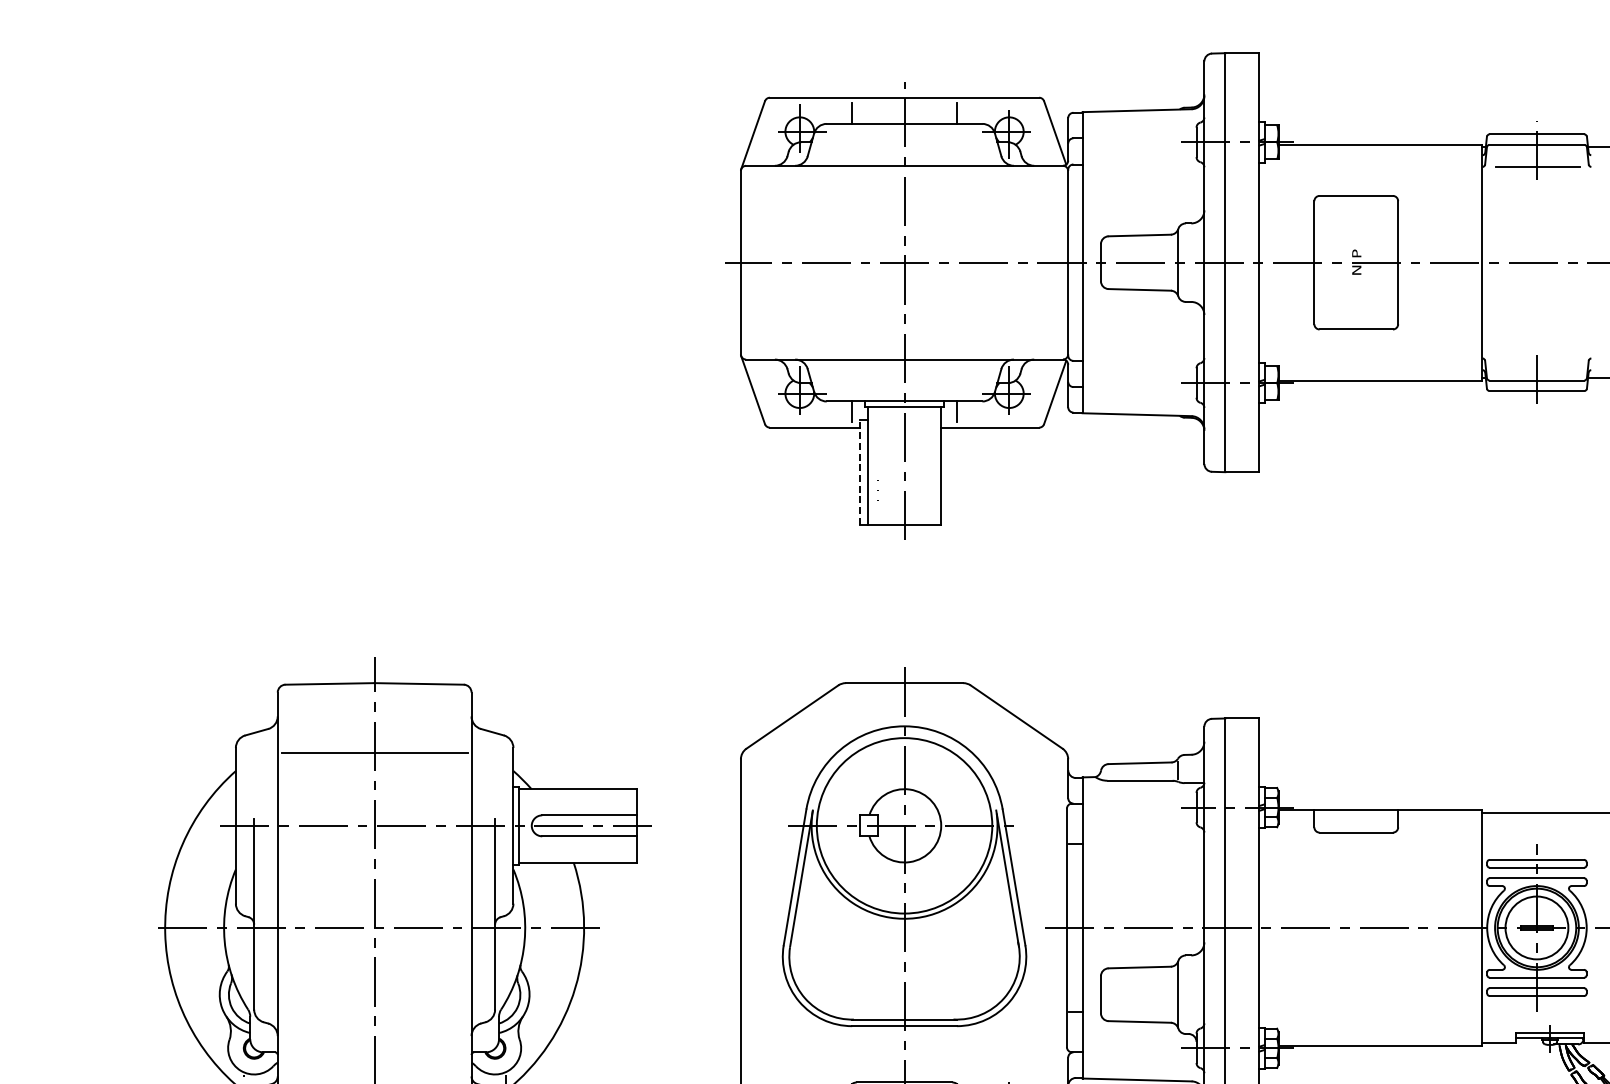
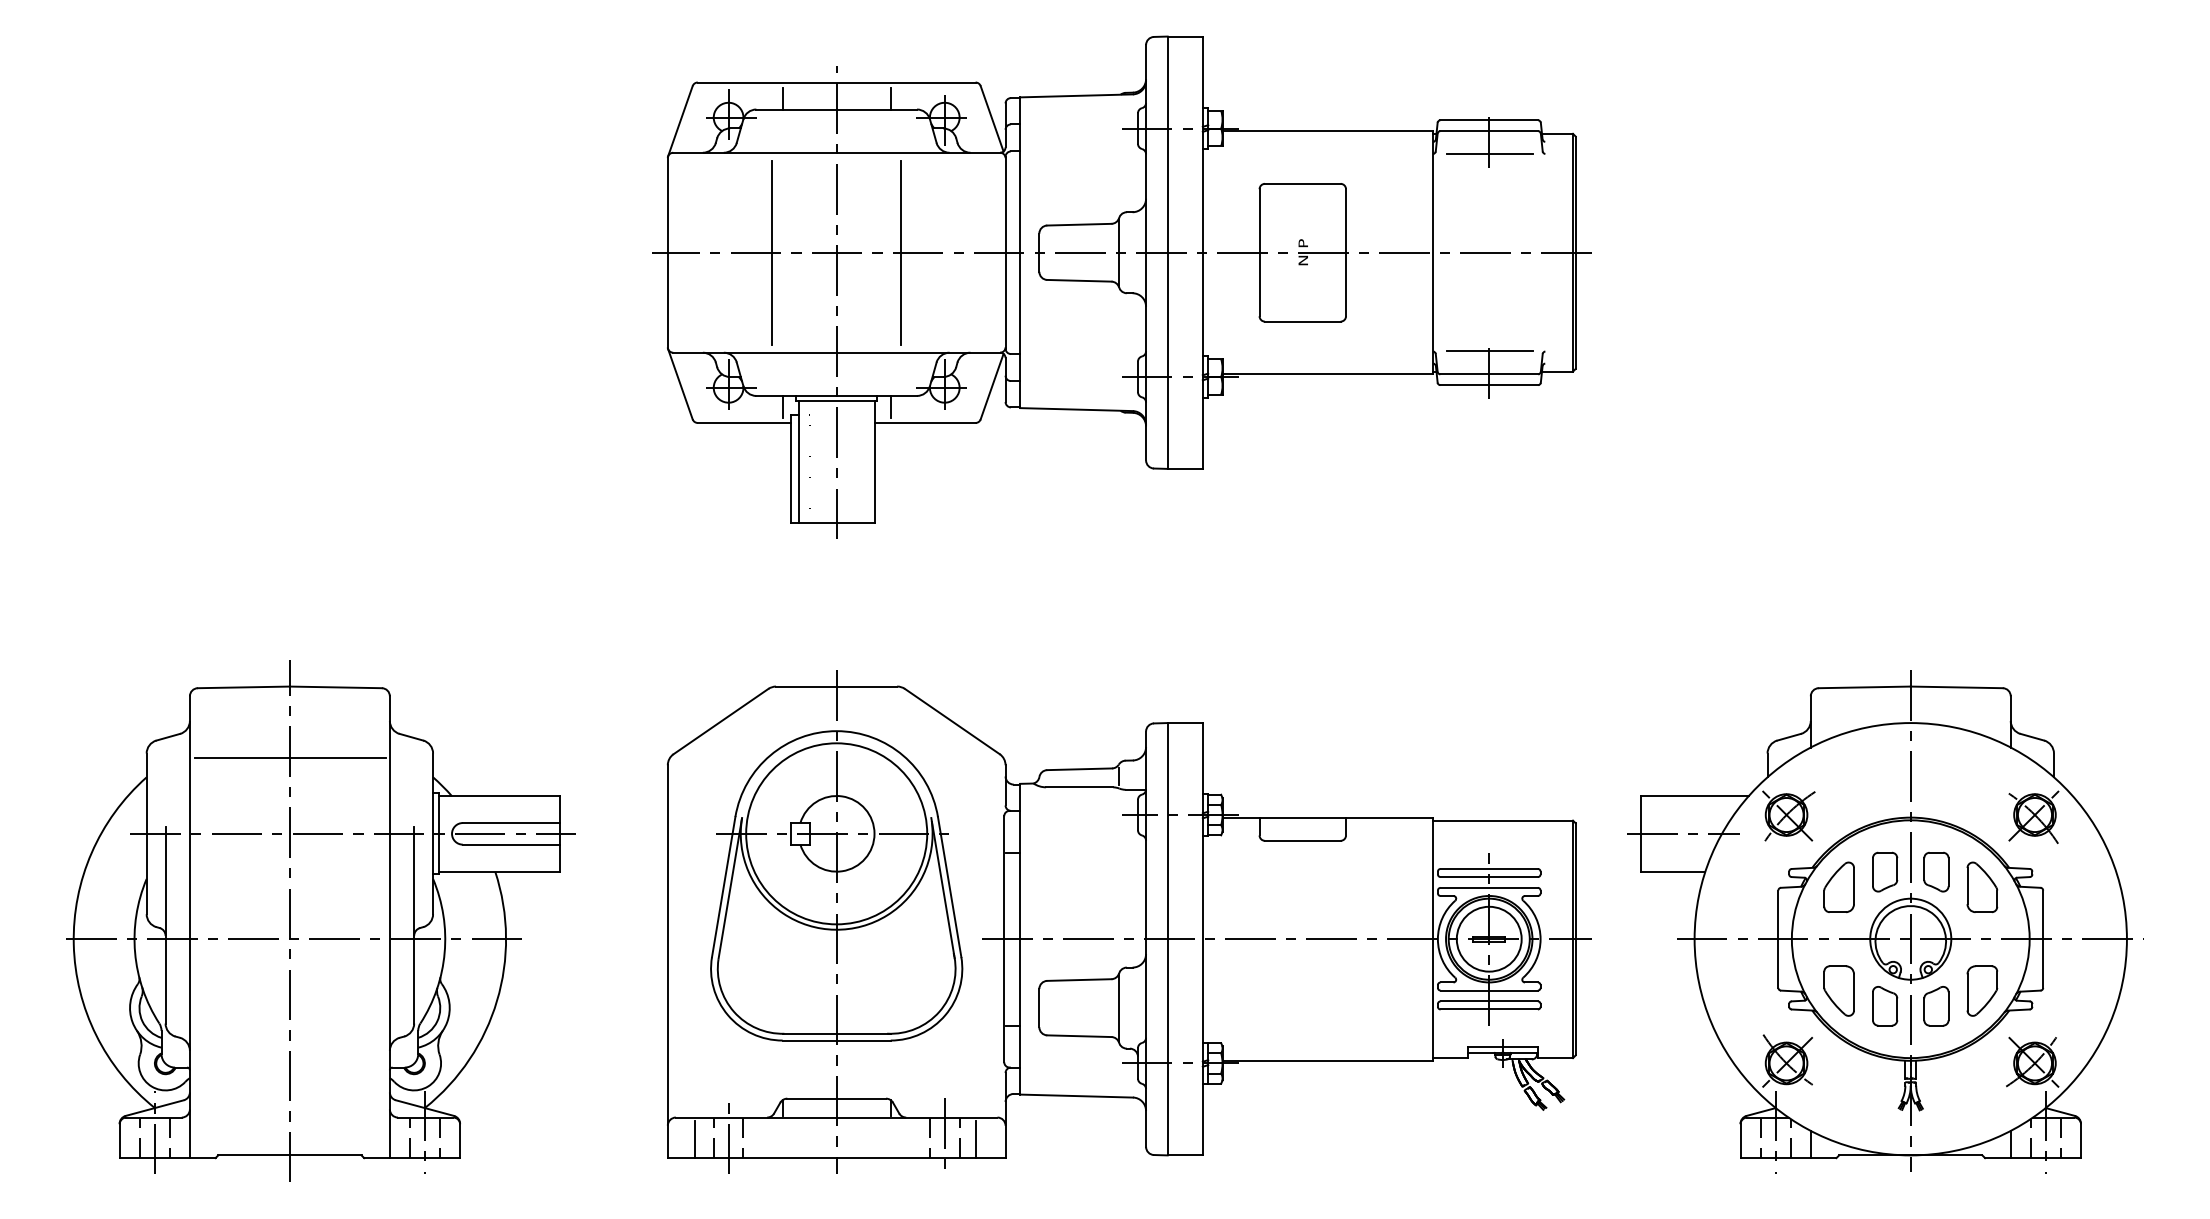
line: (842, 262) -> (772, 252), added
line: (967, 262) -> (901, 252), added
line: (1537, 358) -> (1489, 351), added
line: (859, 471) -> (790, 468), dashed -> solid

